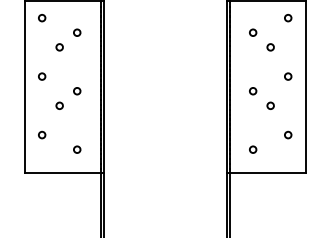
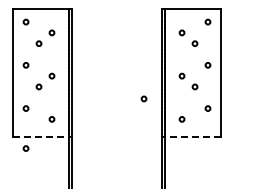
circle: (200, 121) -> (143, 98), added
line: (64, 172) -> (42, 136), solid -> dashed
line: (265, 172) -> (191, 136), solid -> dashed
circle: (41, 189) -> (25, 148), added

